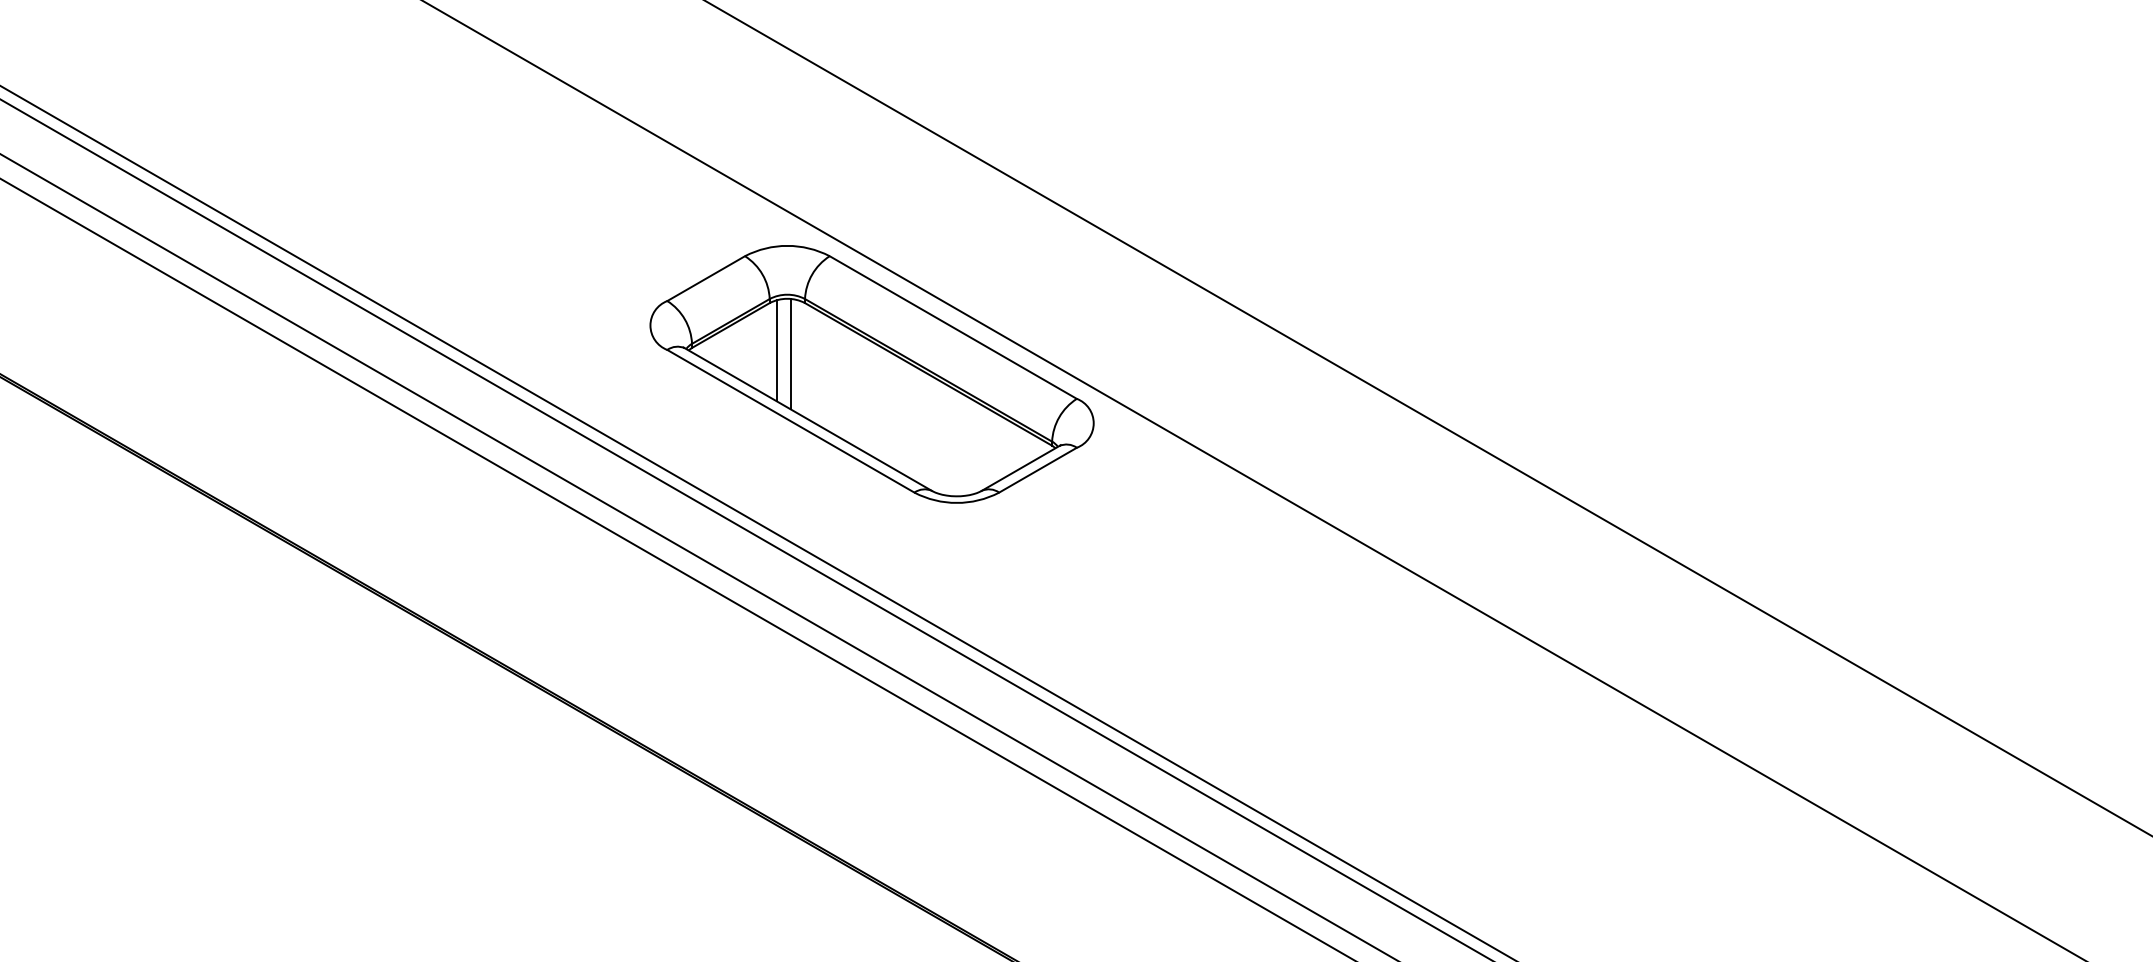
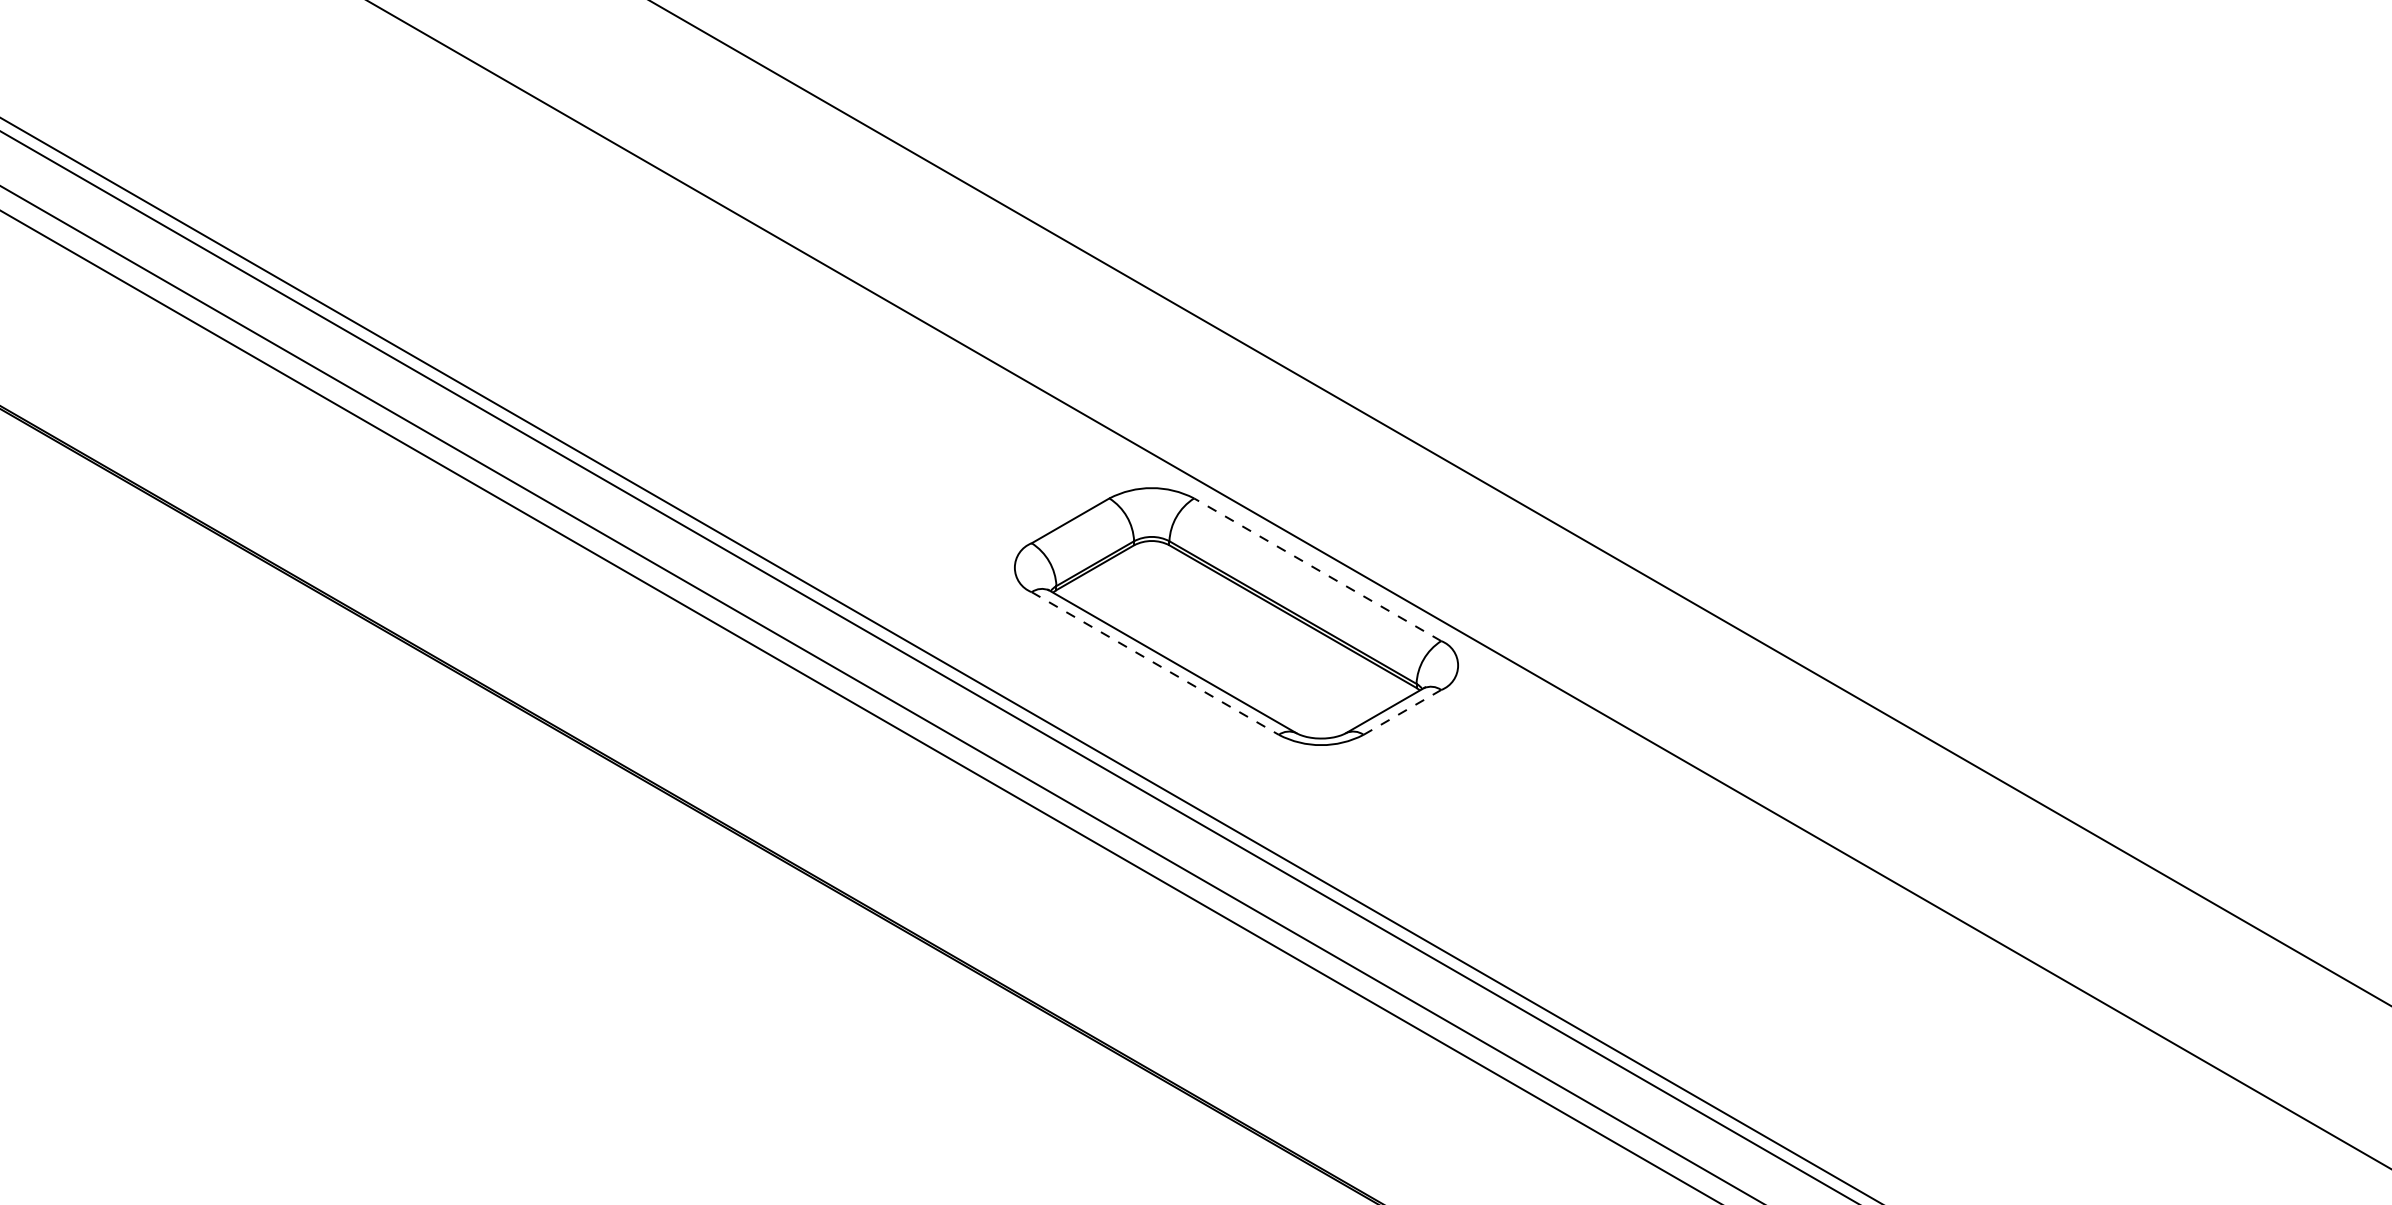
line: (953, 327) -> (1317, 569), solid -> dashed
line: (777, 350) -> (1141, 592), removed
line: (791, 354) -> (1155, 596), removed
line: (791, 421) -> (1155, 663), solid -> dashed
line: (1038, 470) -> (1402, 712), solid -> dashed

